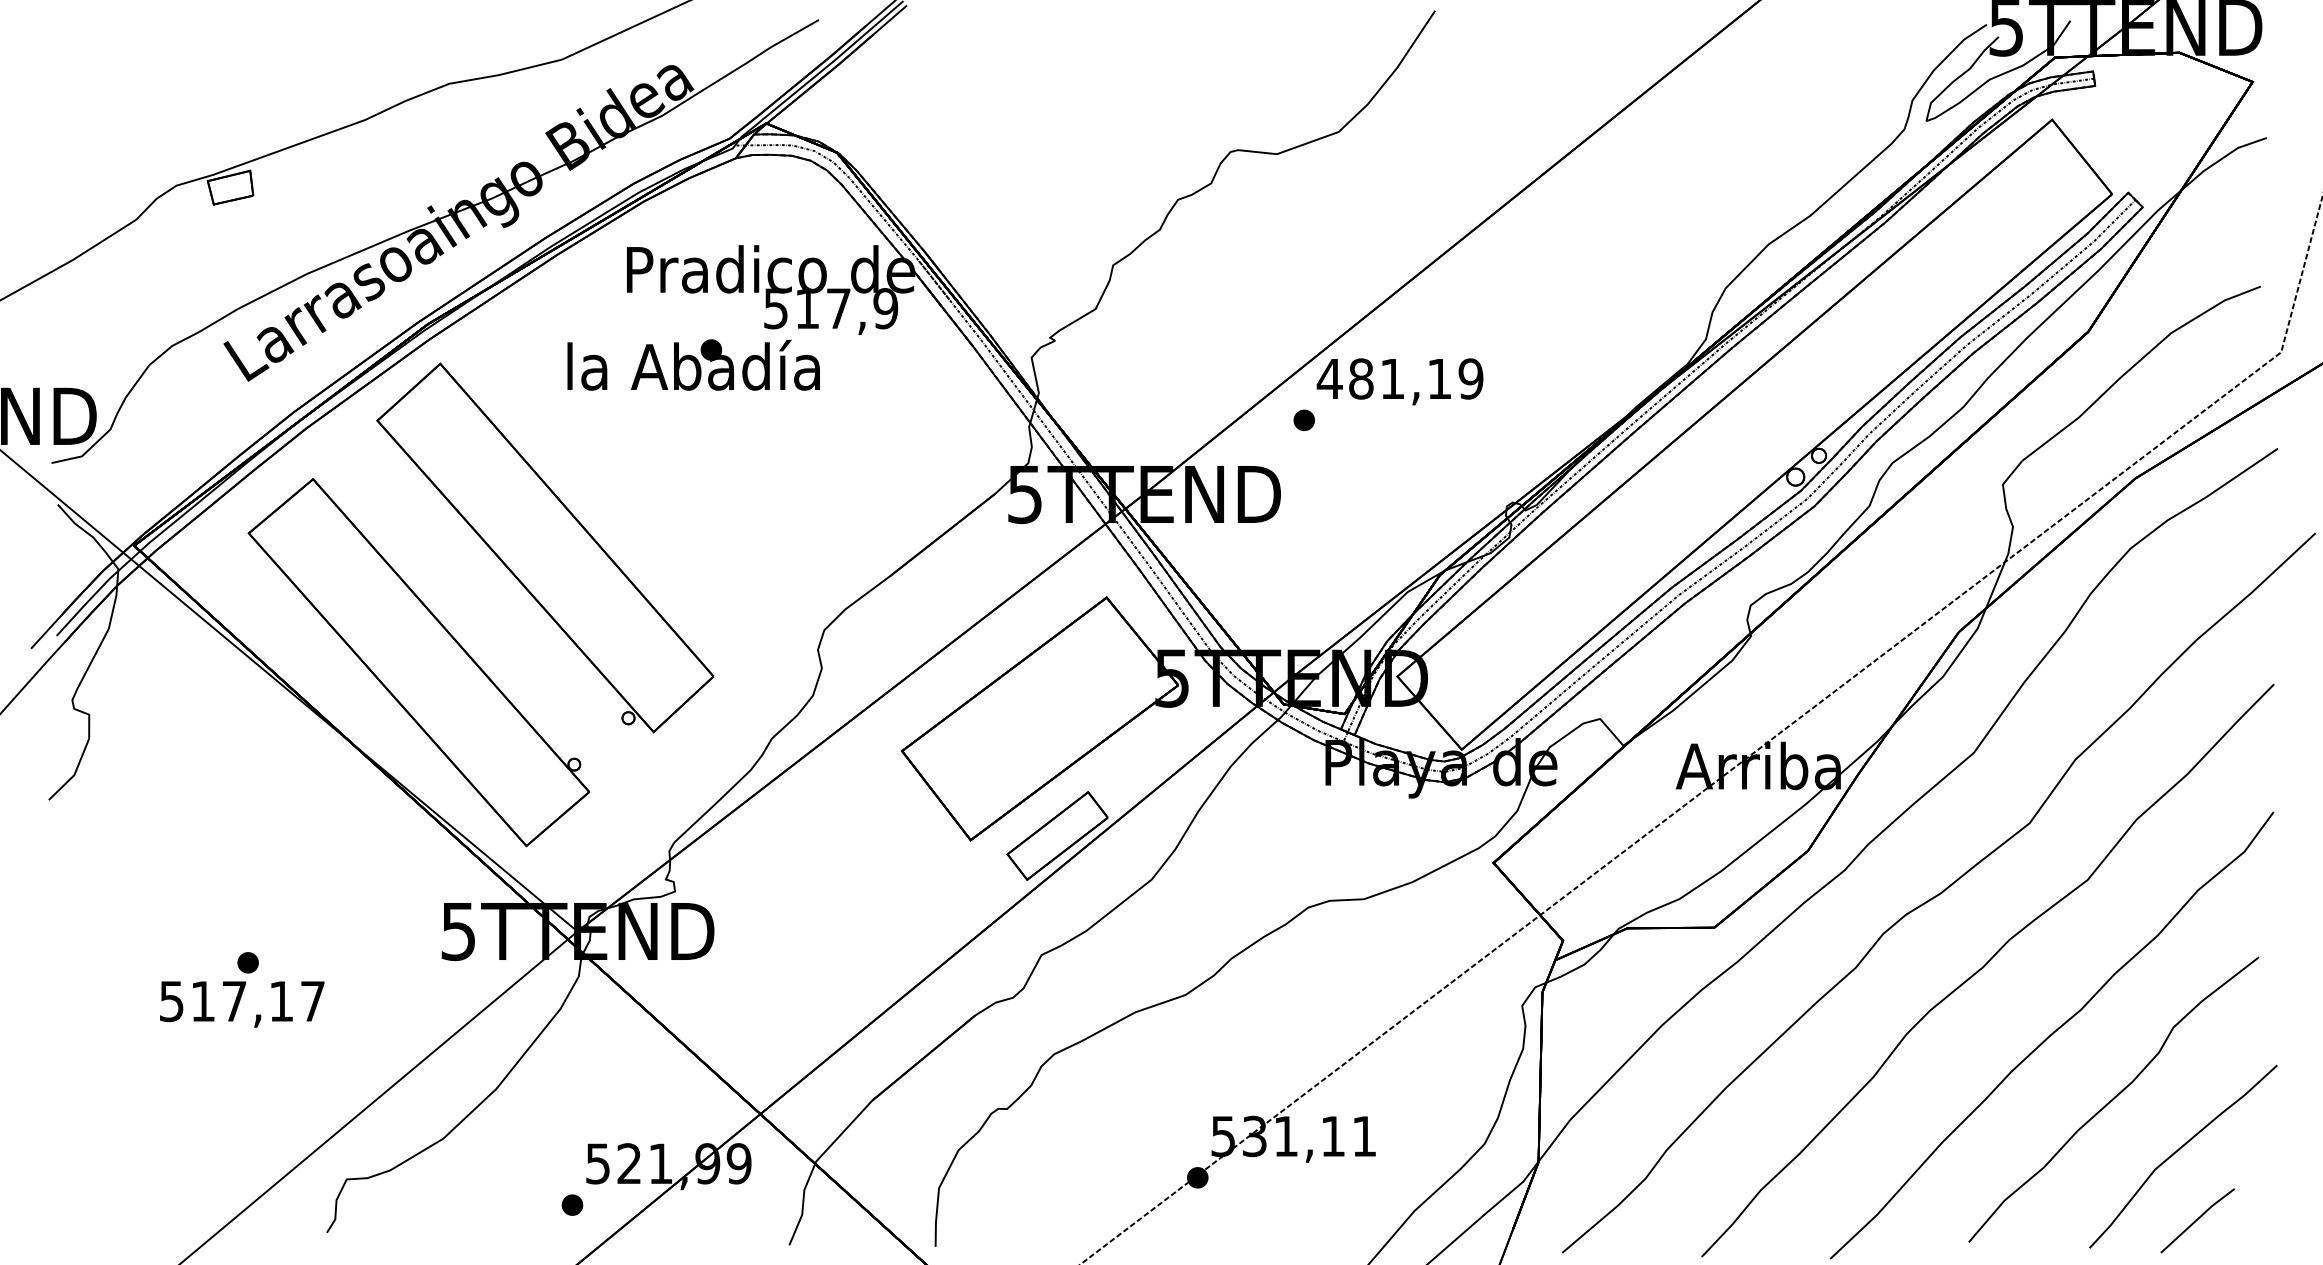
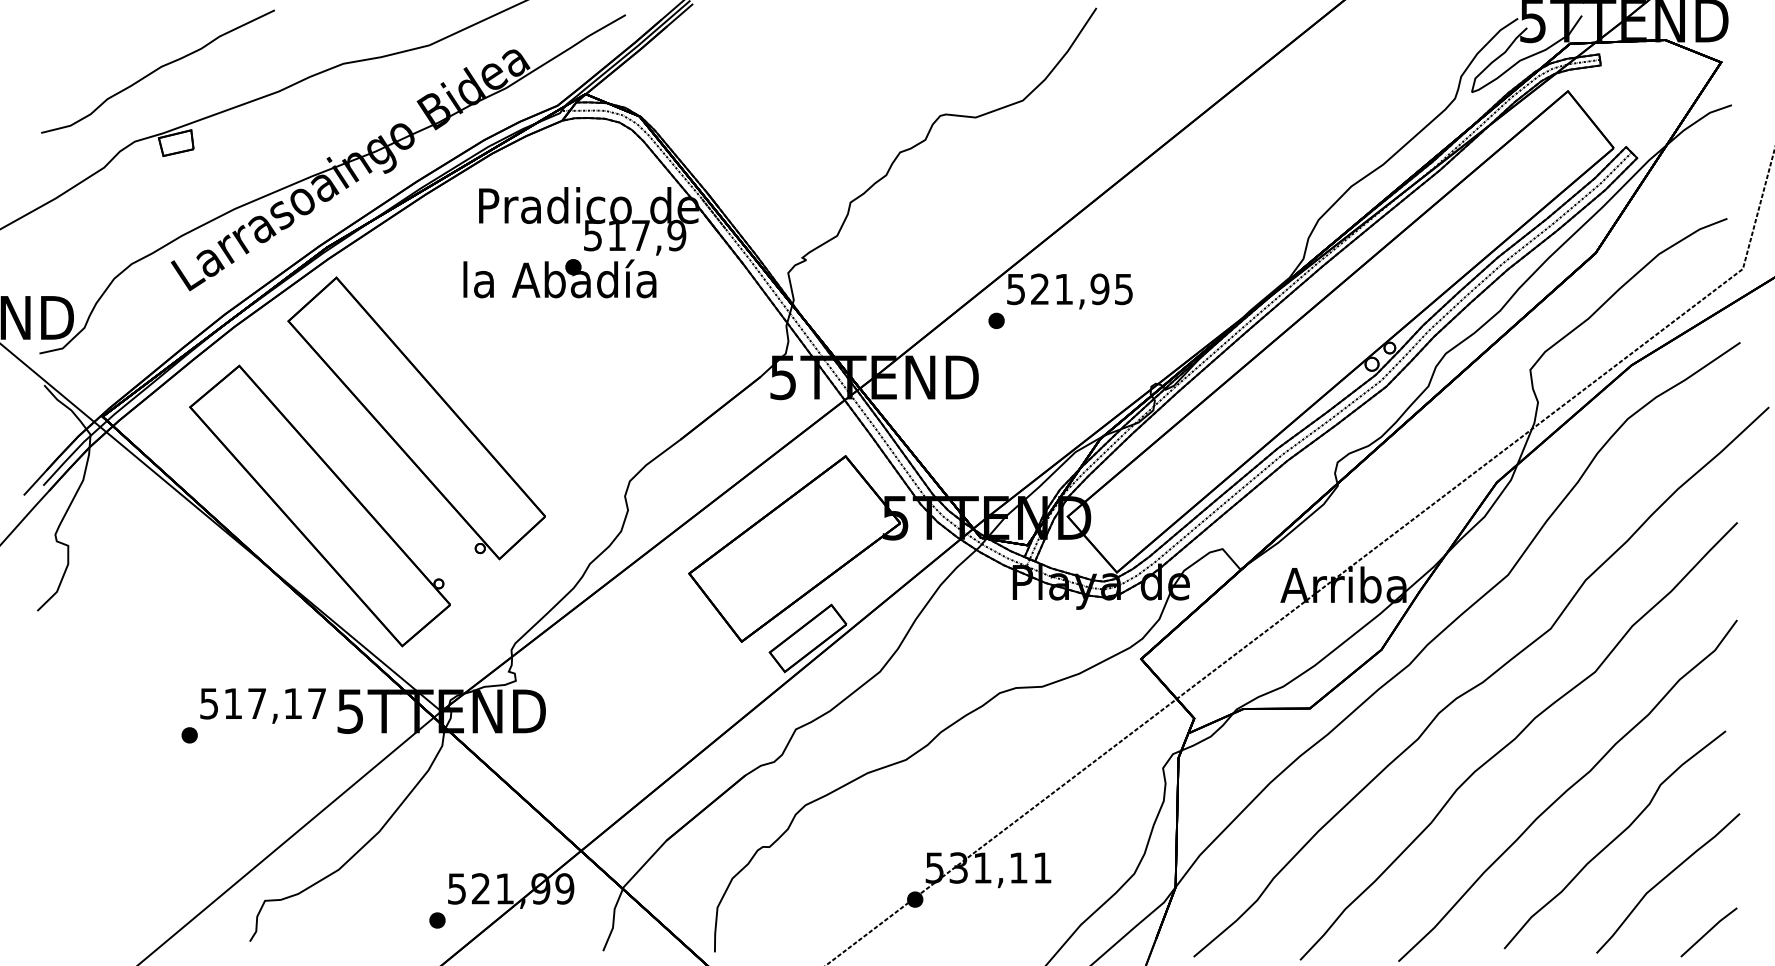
curve: (205, 92) -> (157, 70), added
text: (693, 364) -> (559, 278), moved
text: (1399, 378) -> (1069, 288), 481,19 -> 521,95
text: (242, 1004) -> (263, 706), moved
line: (2197, 1220) -> (1708, 932), moved

